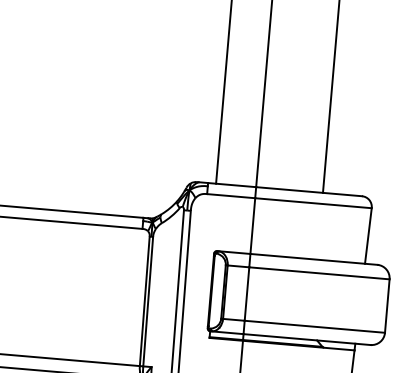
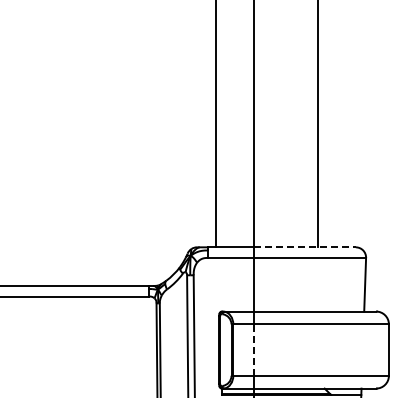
line: (308, 191) -> (304, 247), solid -> dashed
line: (247, 294) -> (254, 350), solid -> dashed

